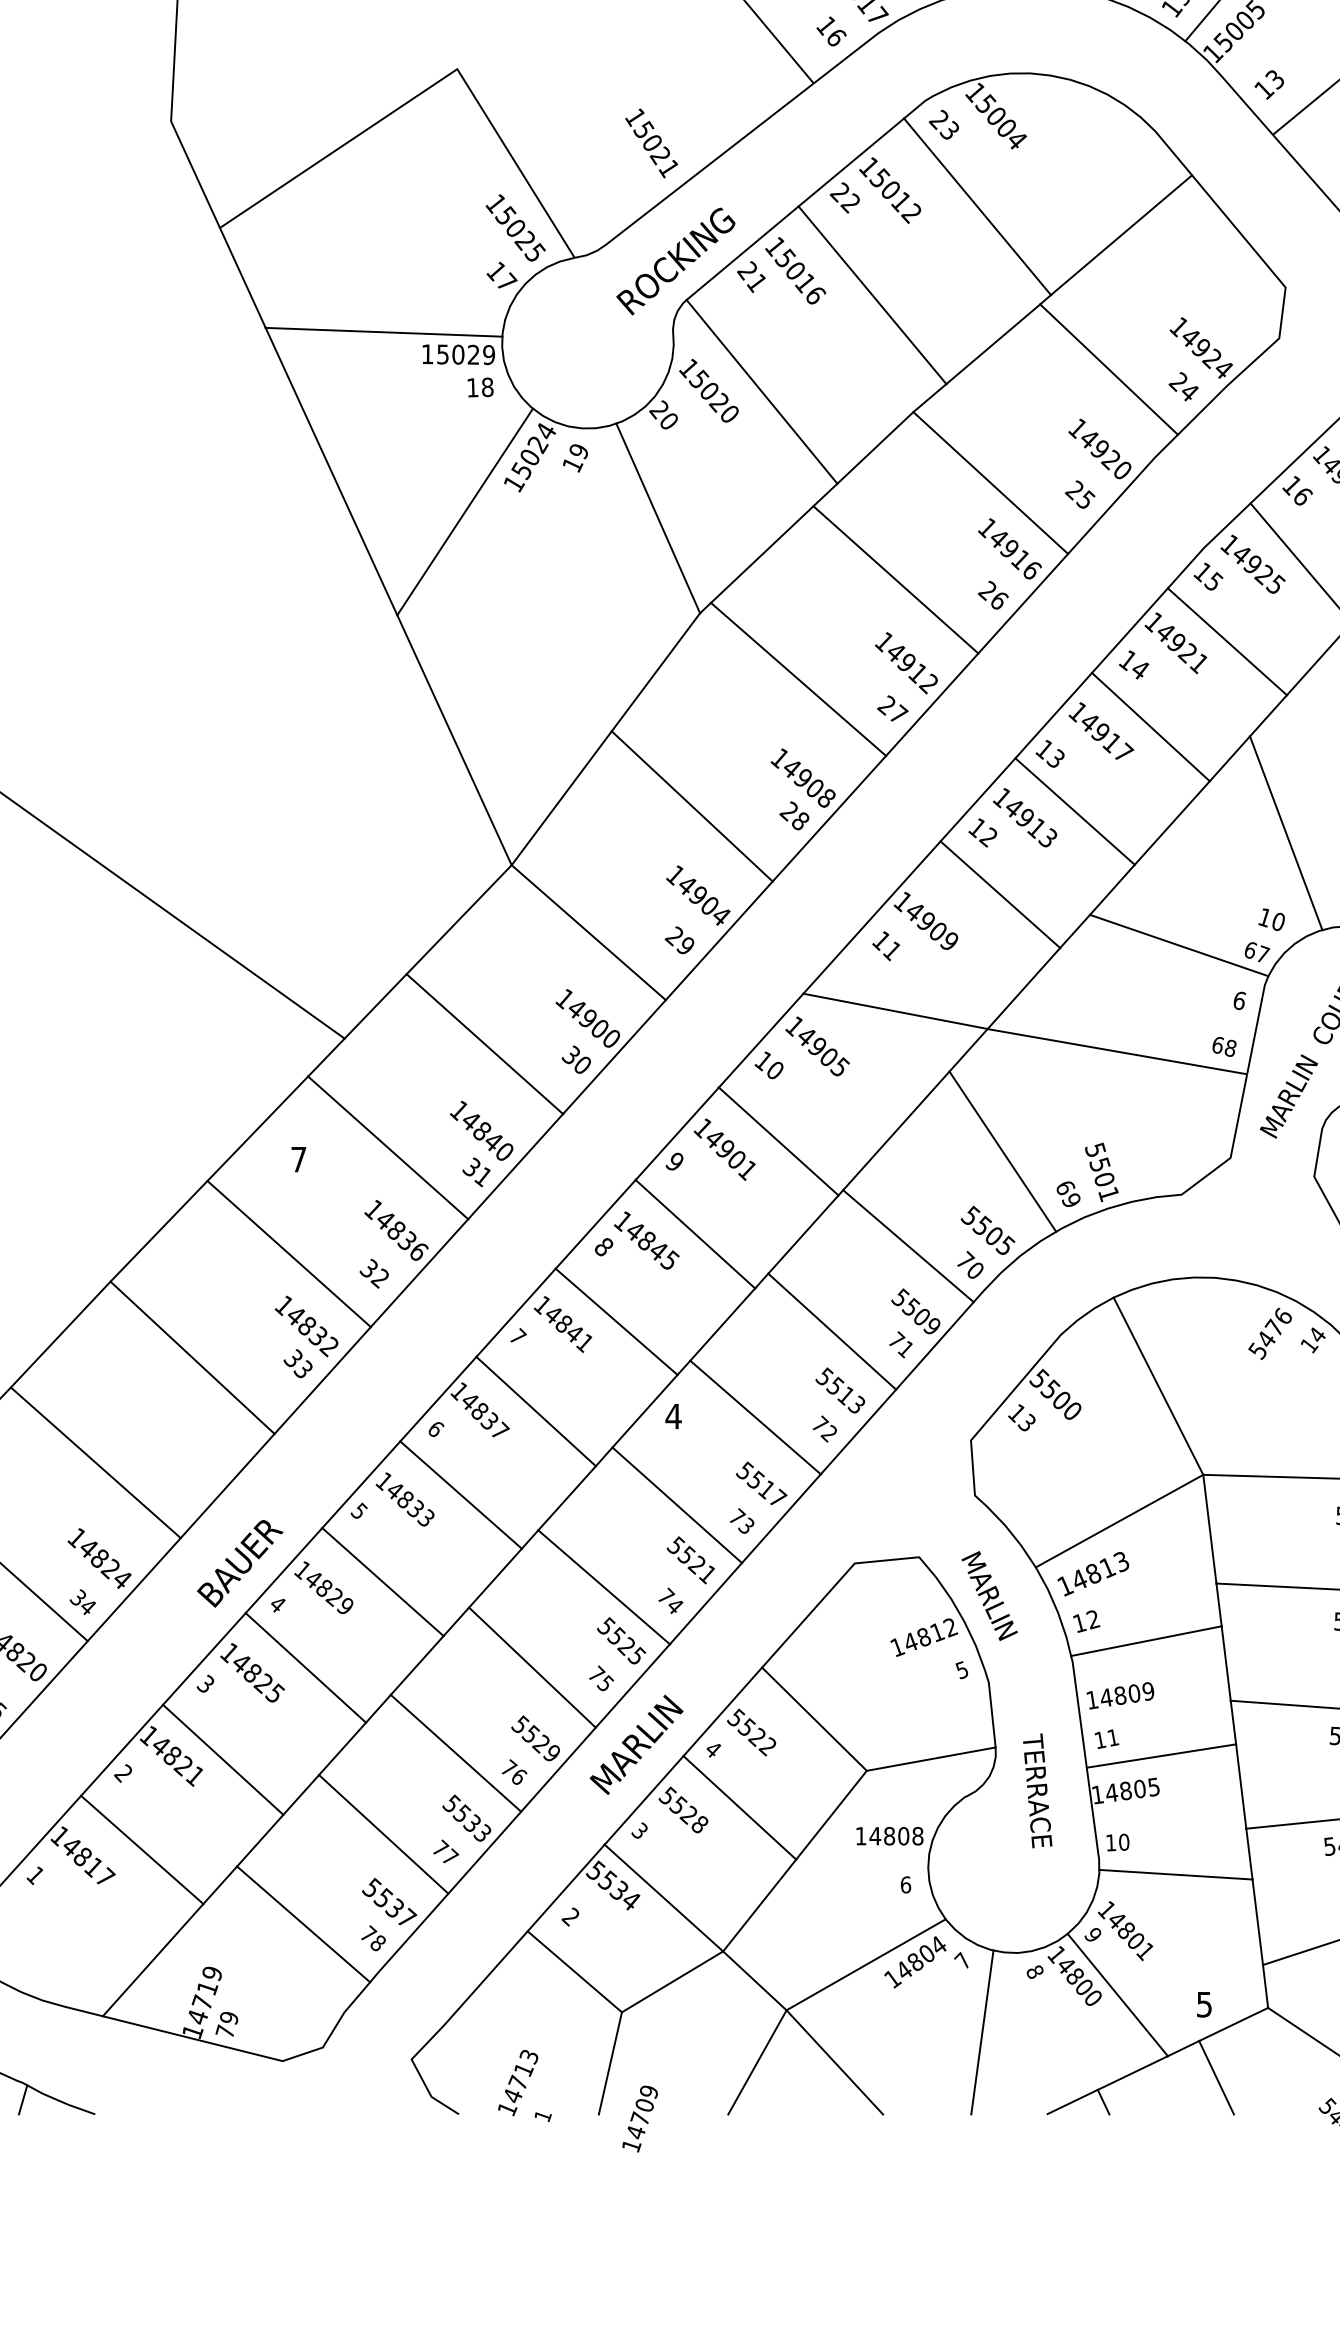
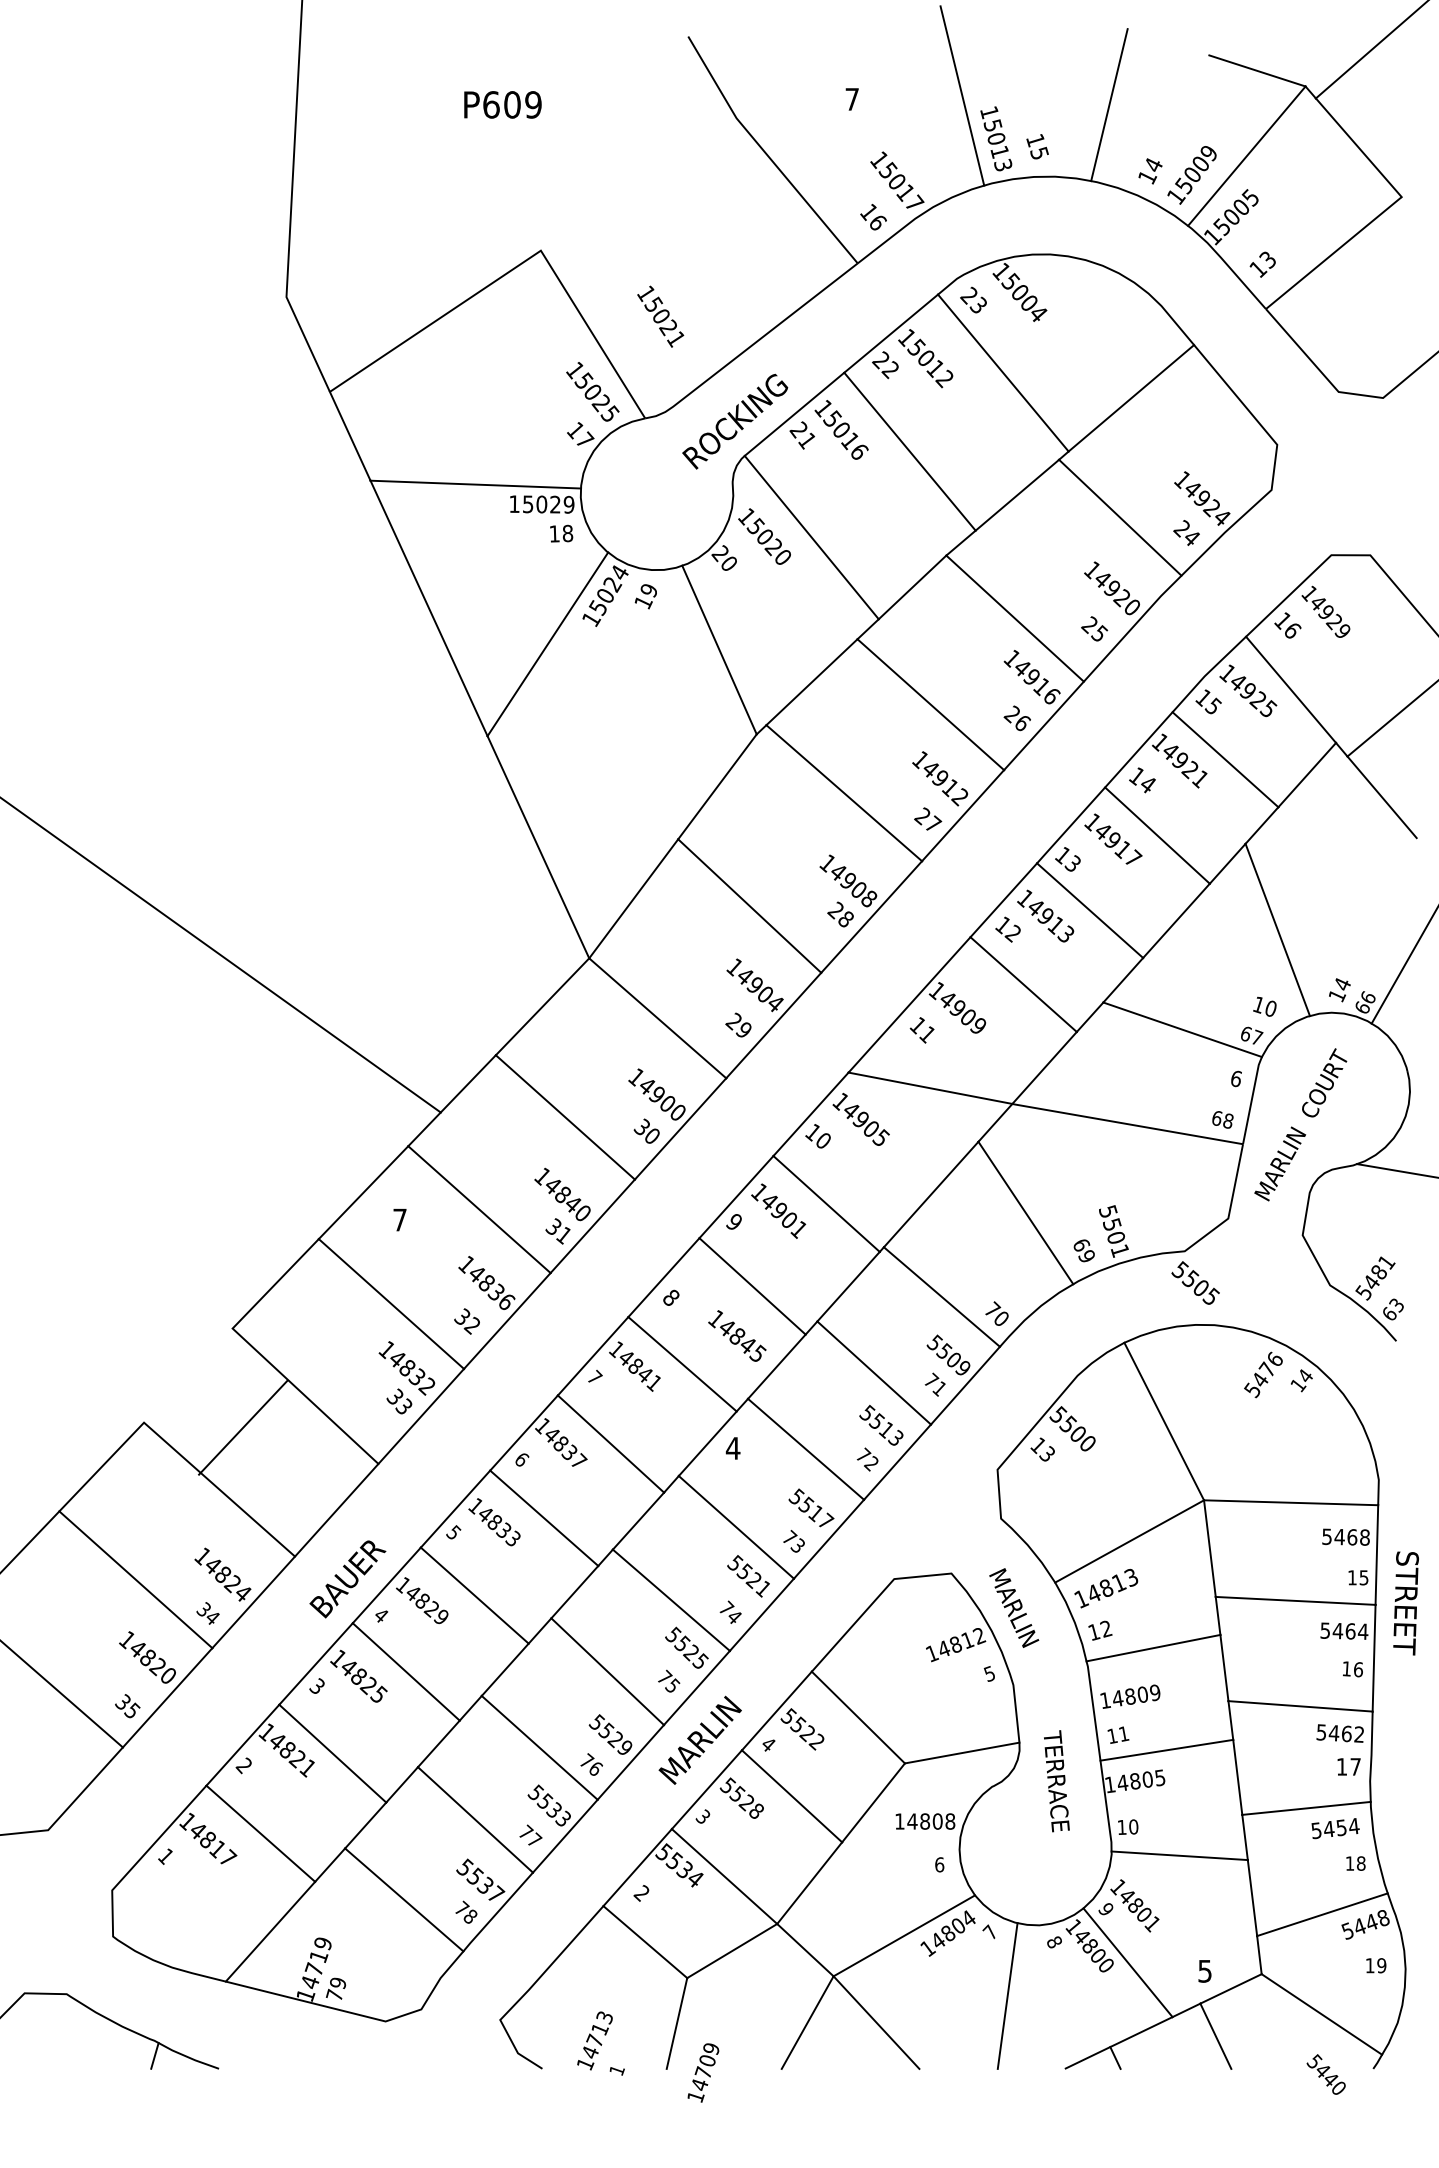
text: (651, 143) -> (660, 316), moved
text: (987, 1229) -> (1195, 1282), moved
text: (646, 1239) -> (737, 1335), moved
line: (60, 1334) -> (243, 1427), moved

